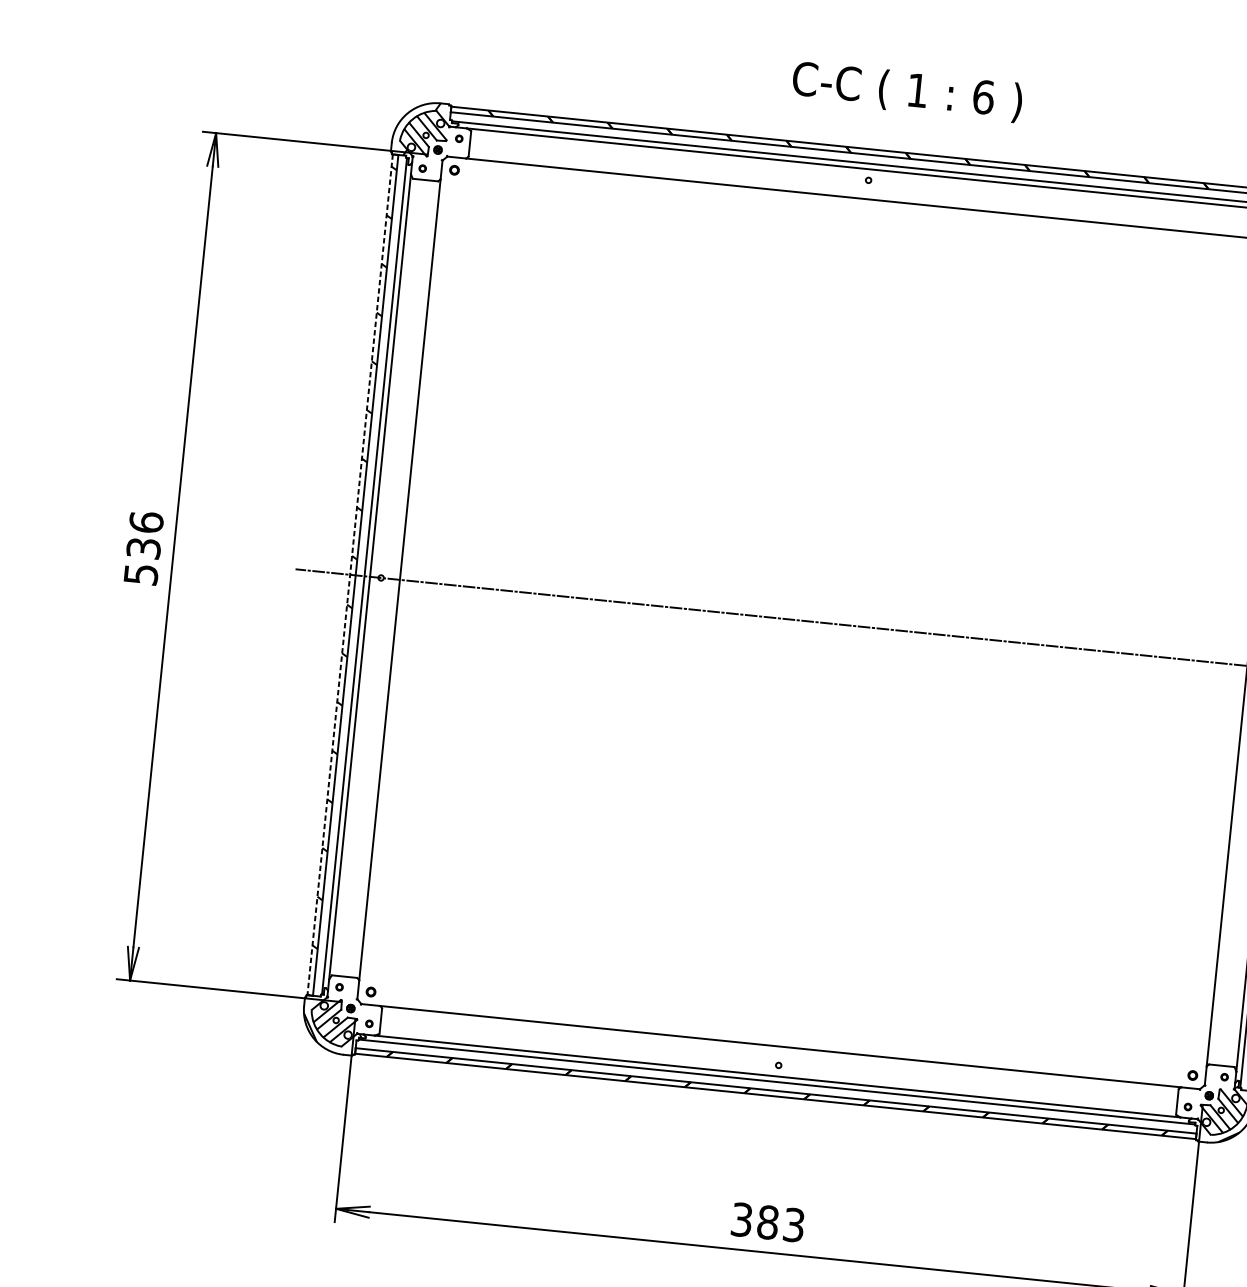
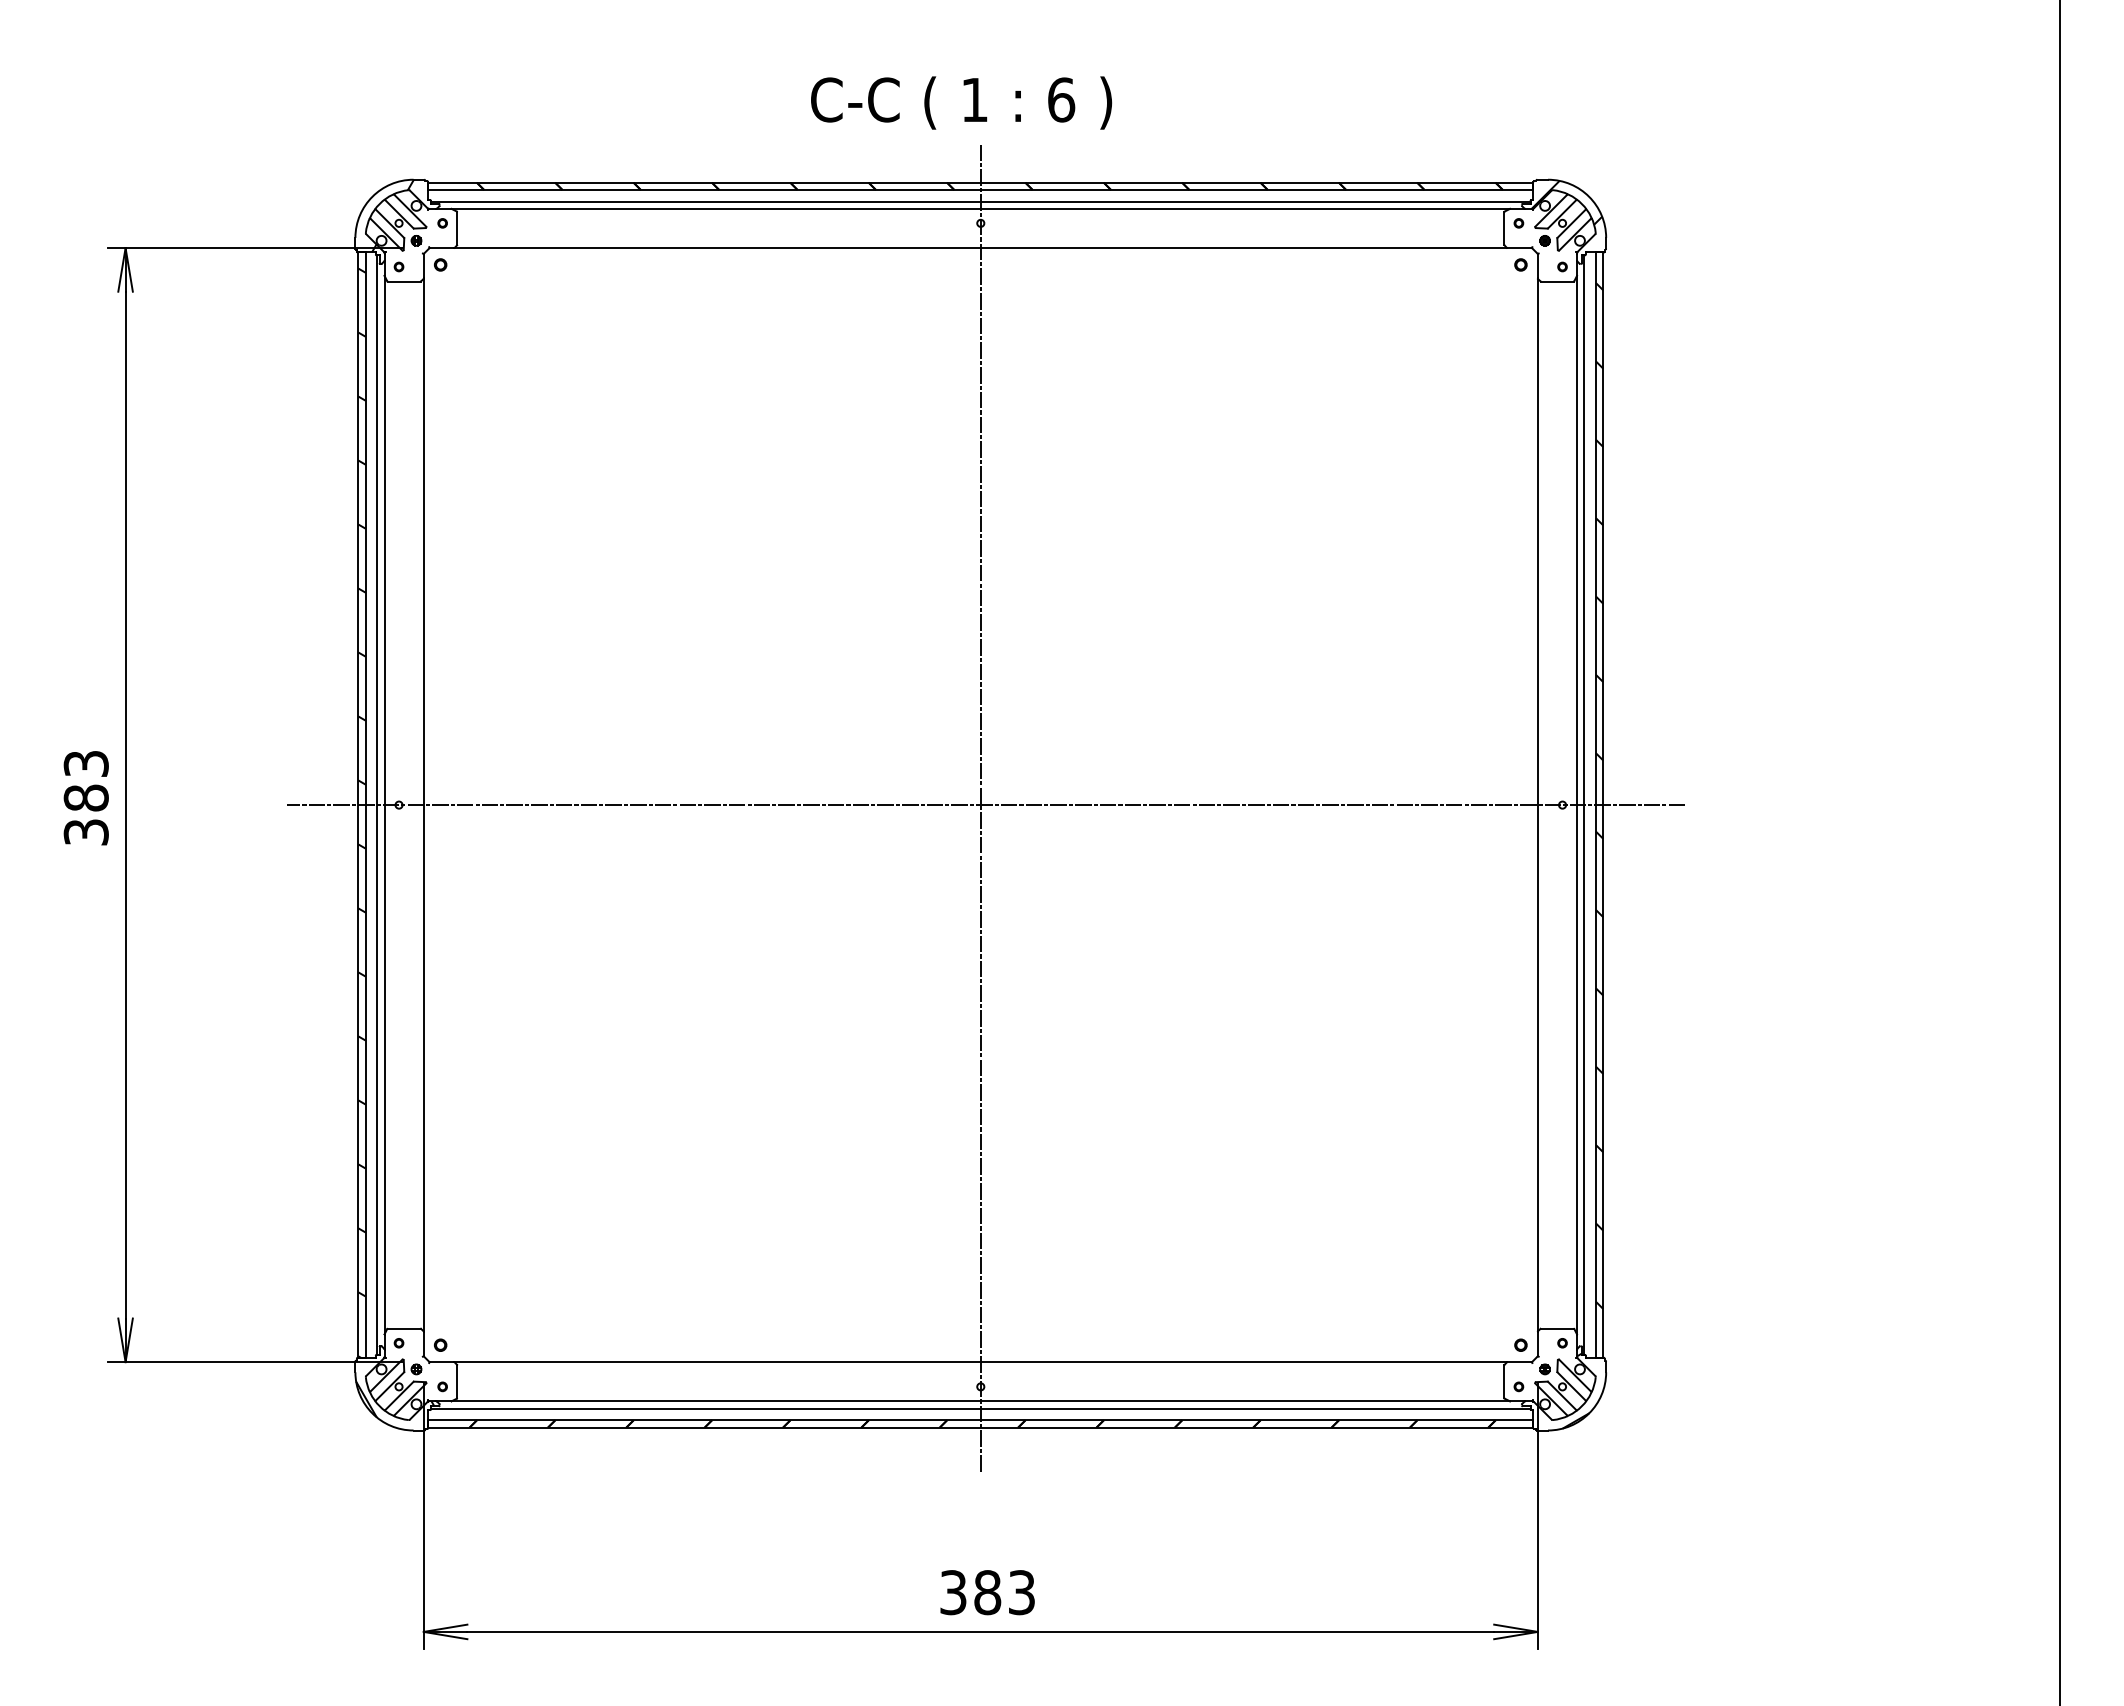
text: (907, 91) -> (961, 102), moved
text: (143, 547) -> (85, 797), 536 -> 383
line: (350, 575) -> (358, 805), dashed -> solid
line: (823, 625) -> (980, 808), added

